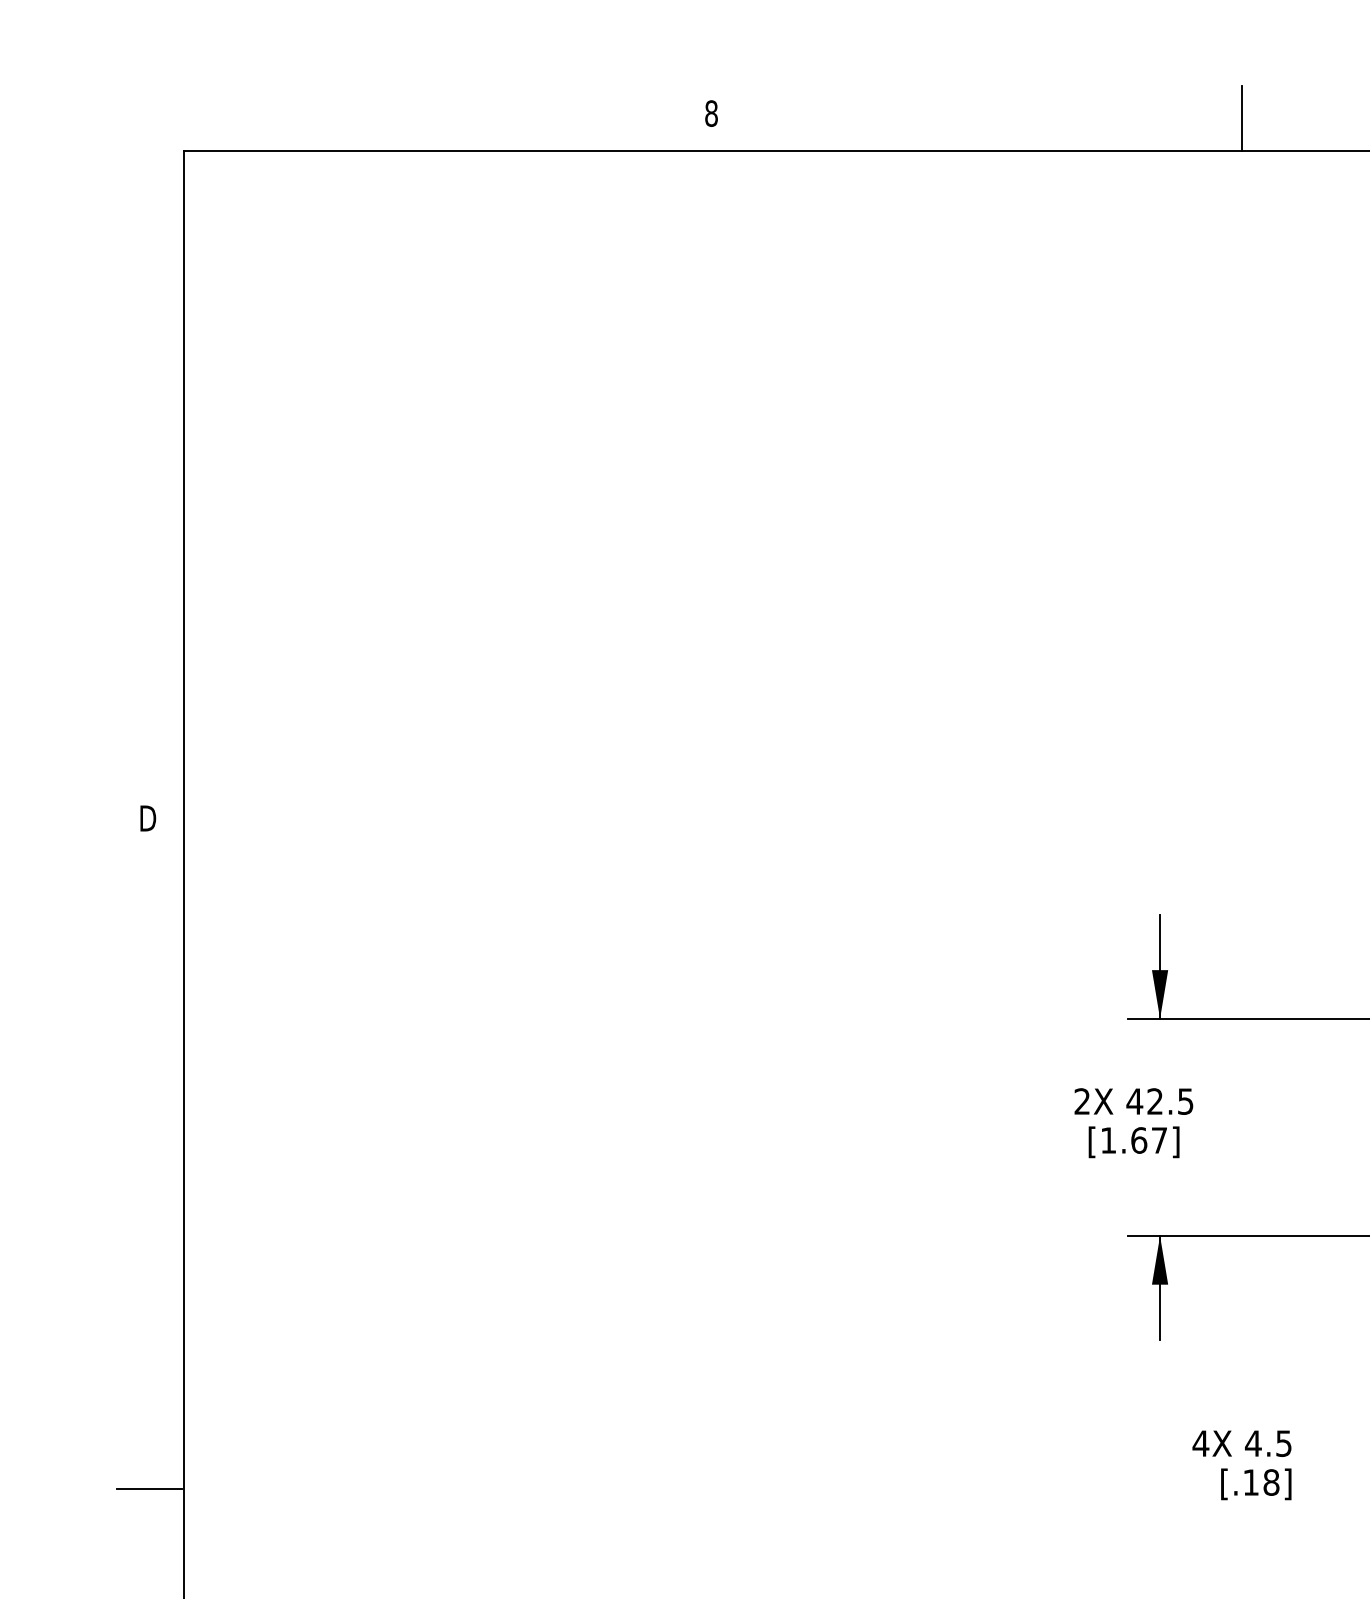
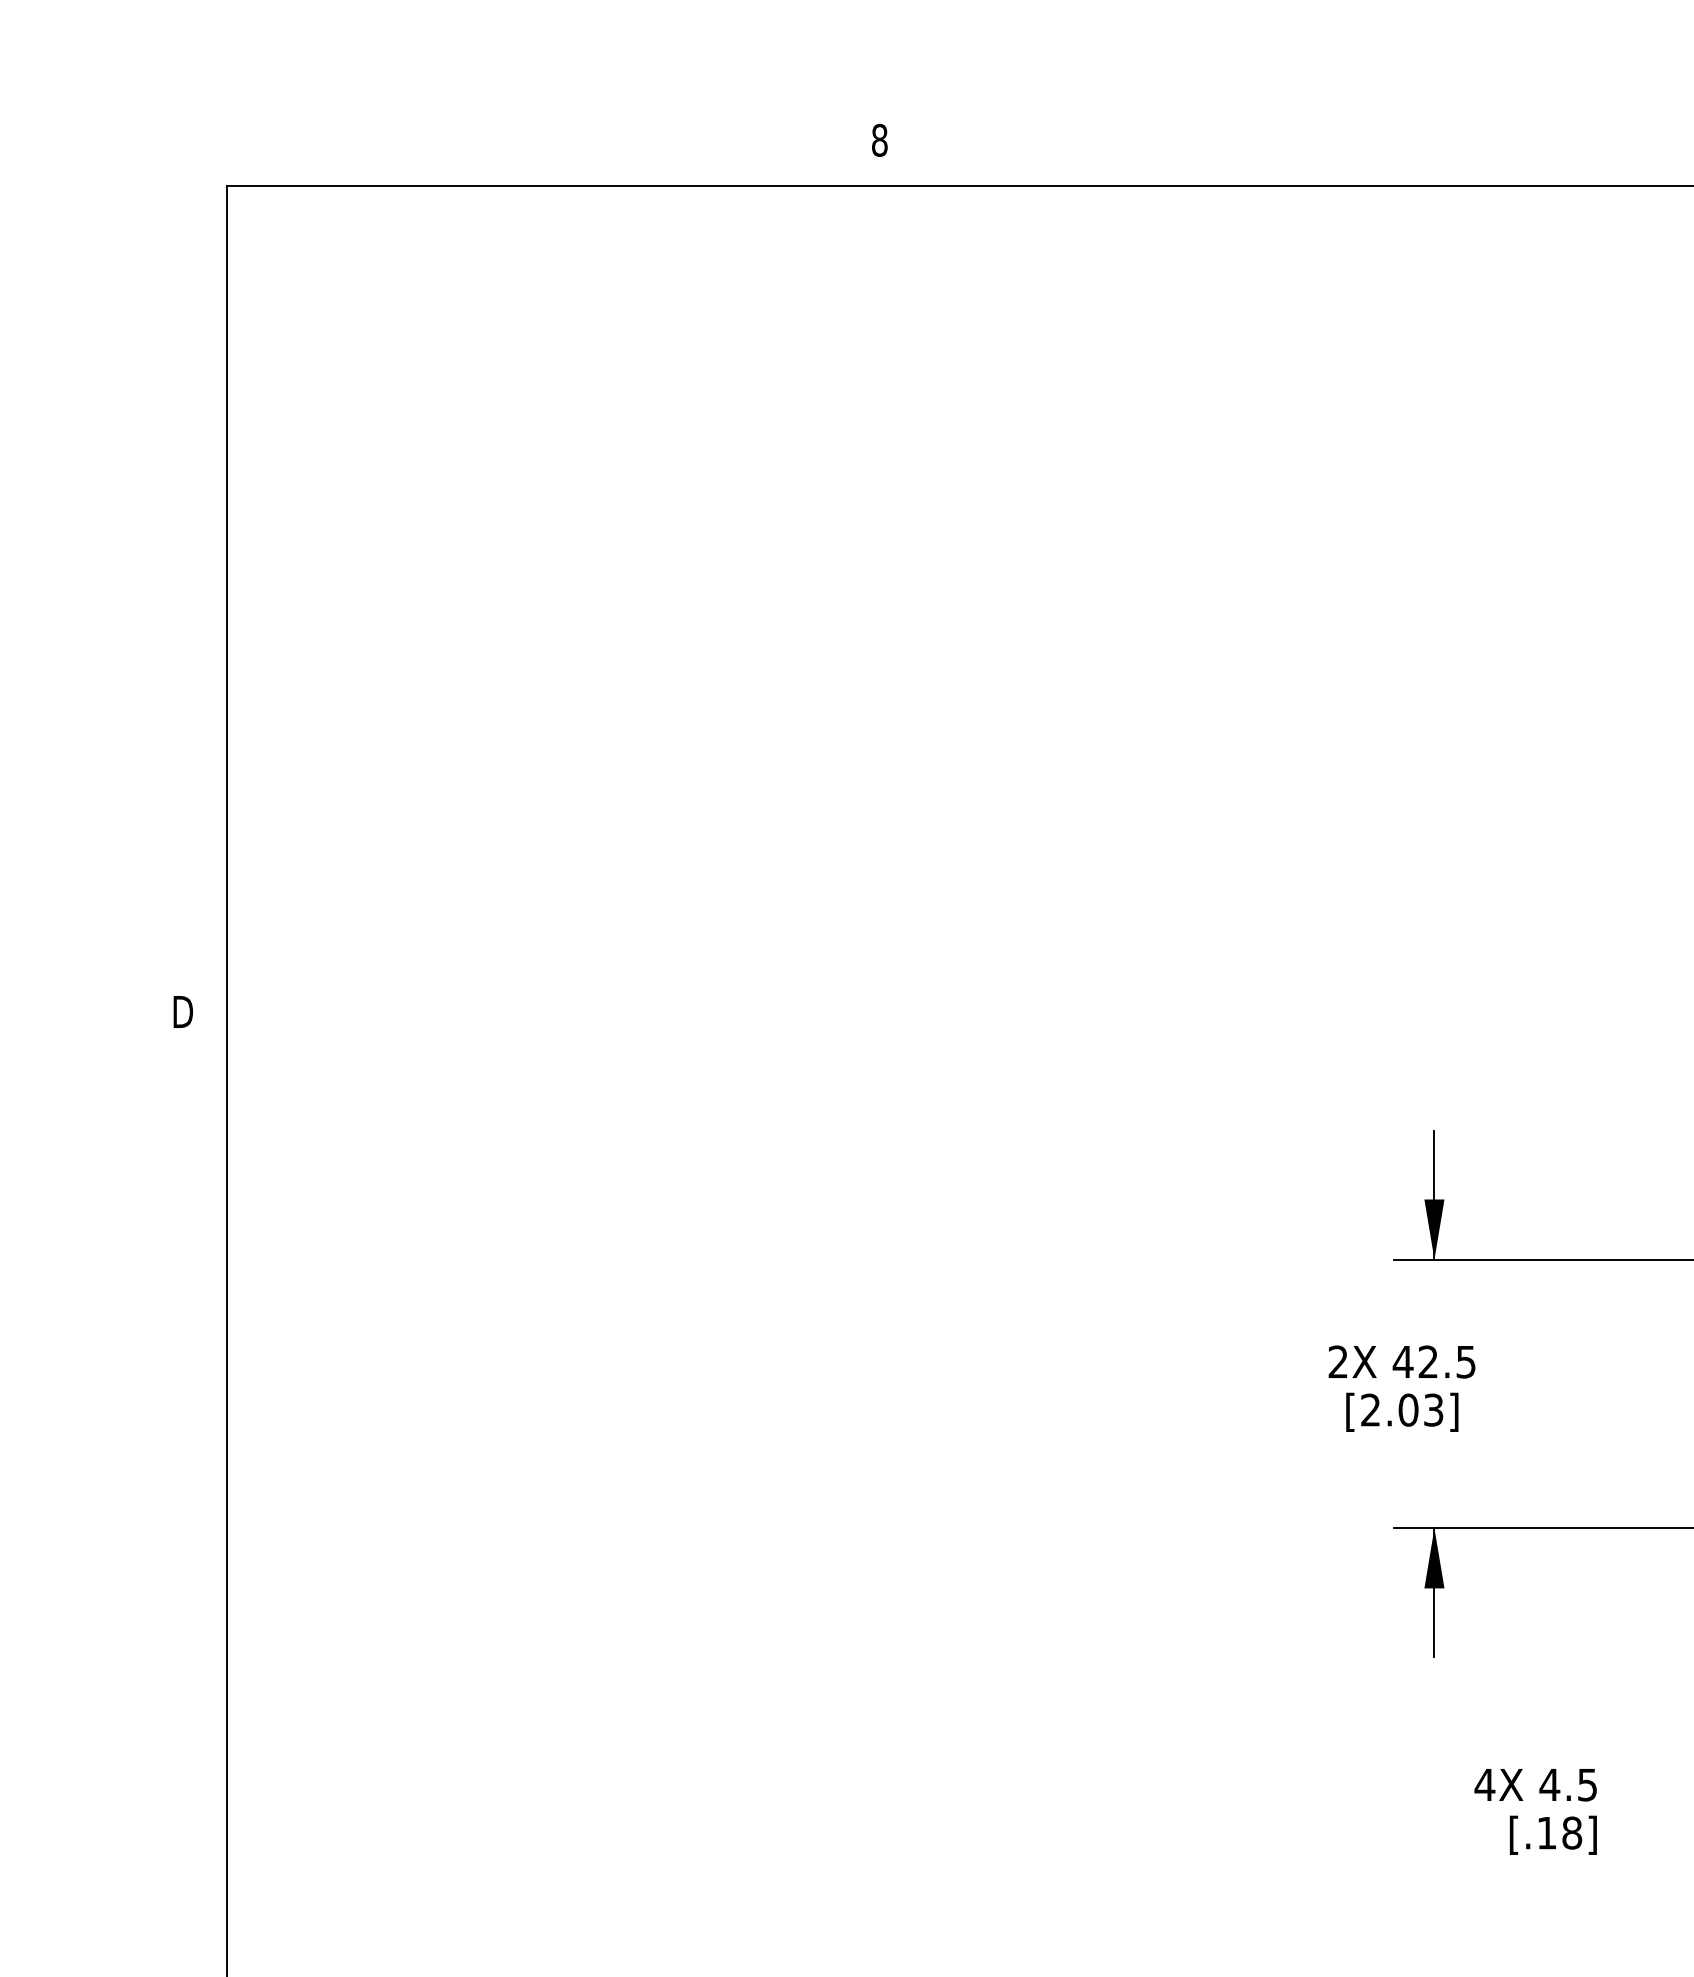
line: (1241, 117) -> (1535, 145), removed
text: (1133, 1140) -> (1401, 1410), [1.67] -> [2.03]
line: (149, 1488) -> (184, 1840), removed

